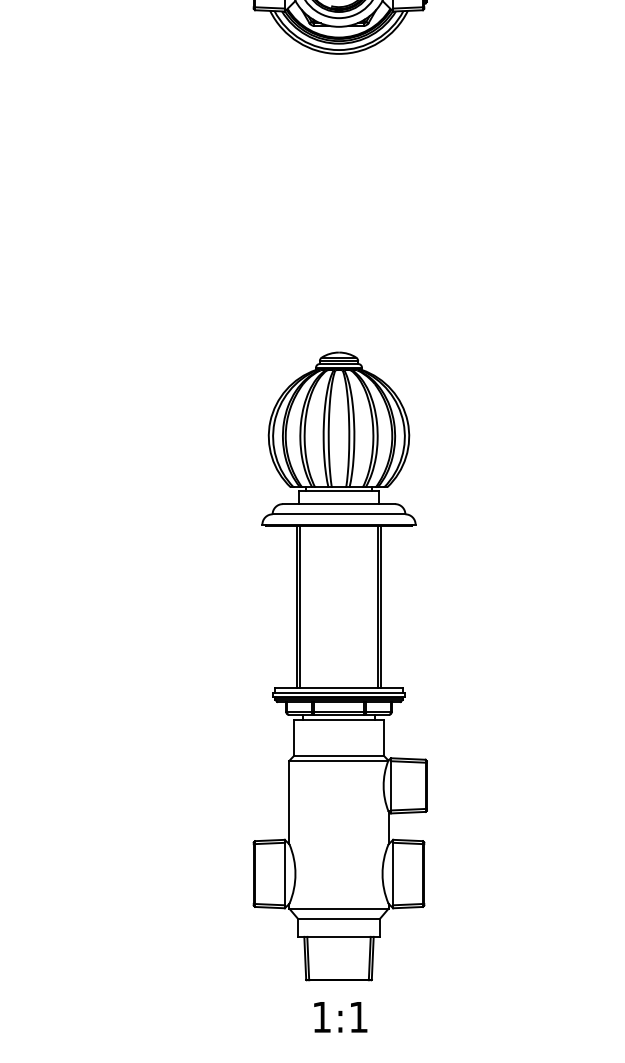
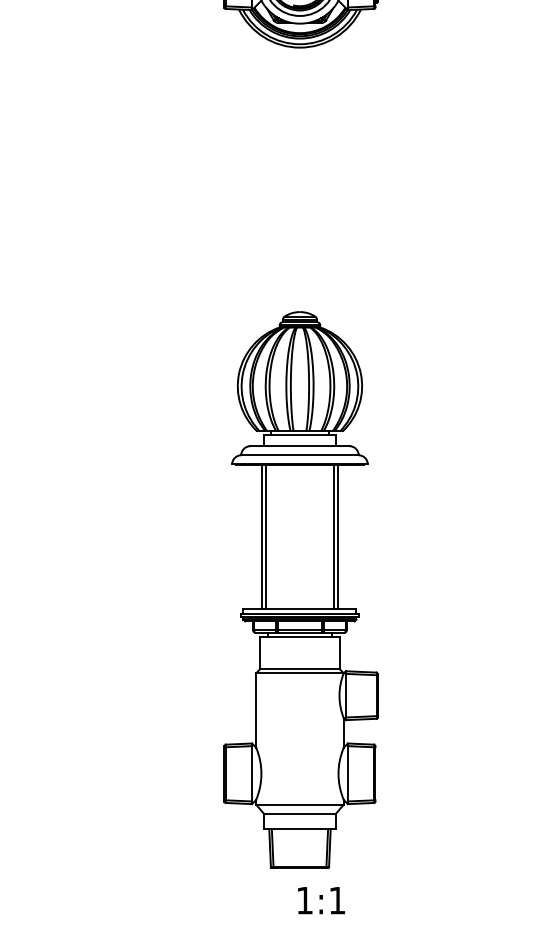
text: (340, 1017) -> (321, 900), moved

